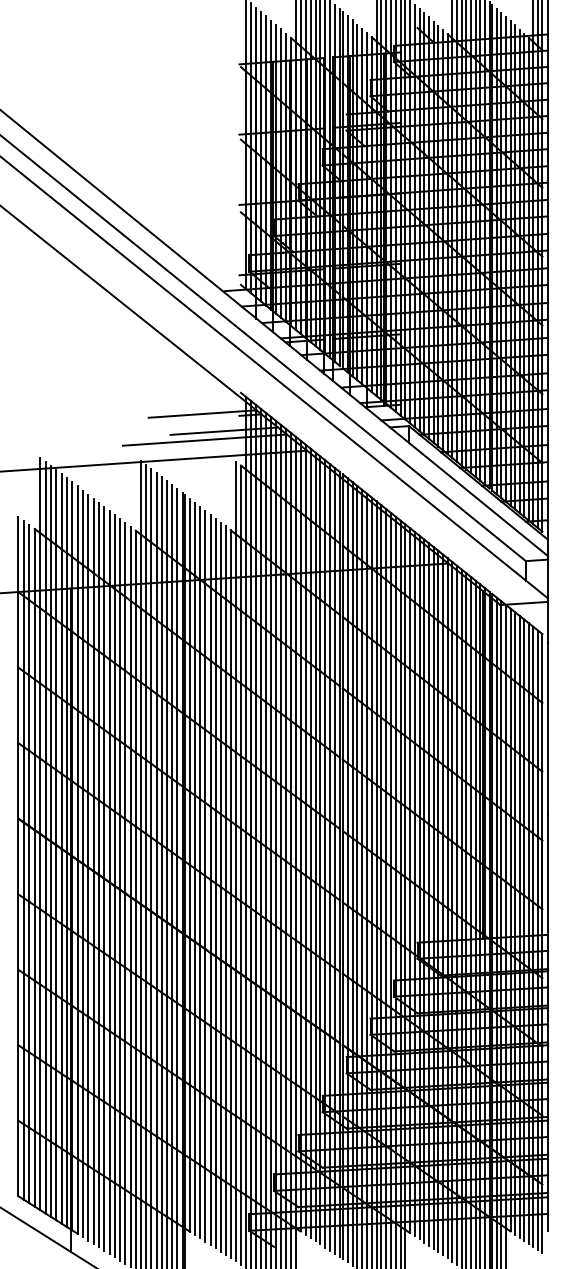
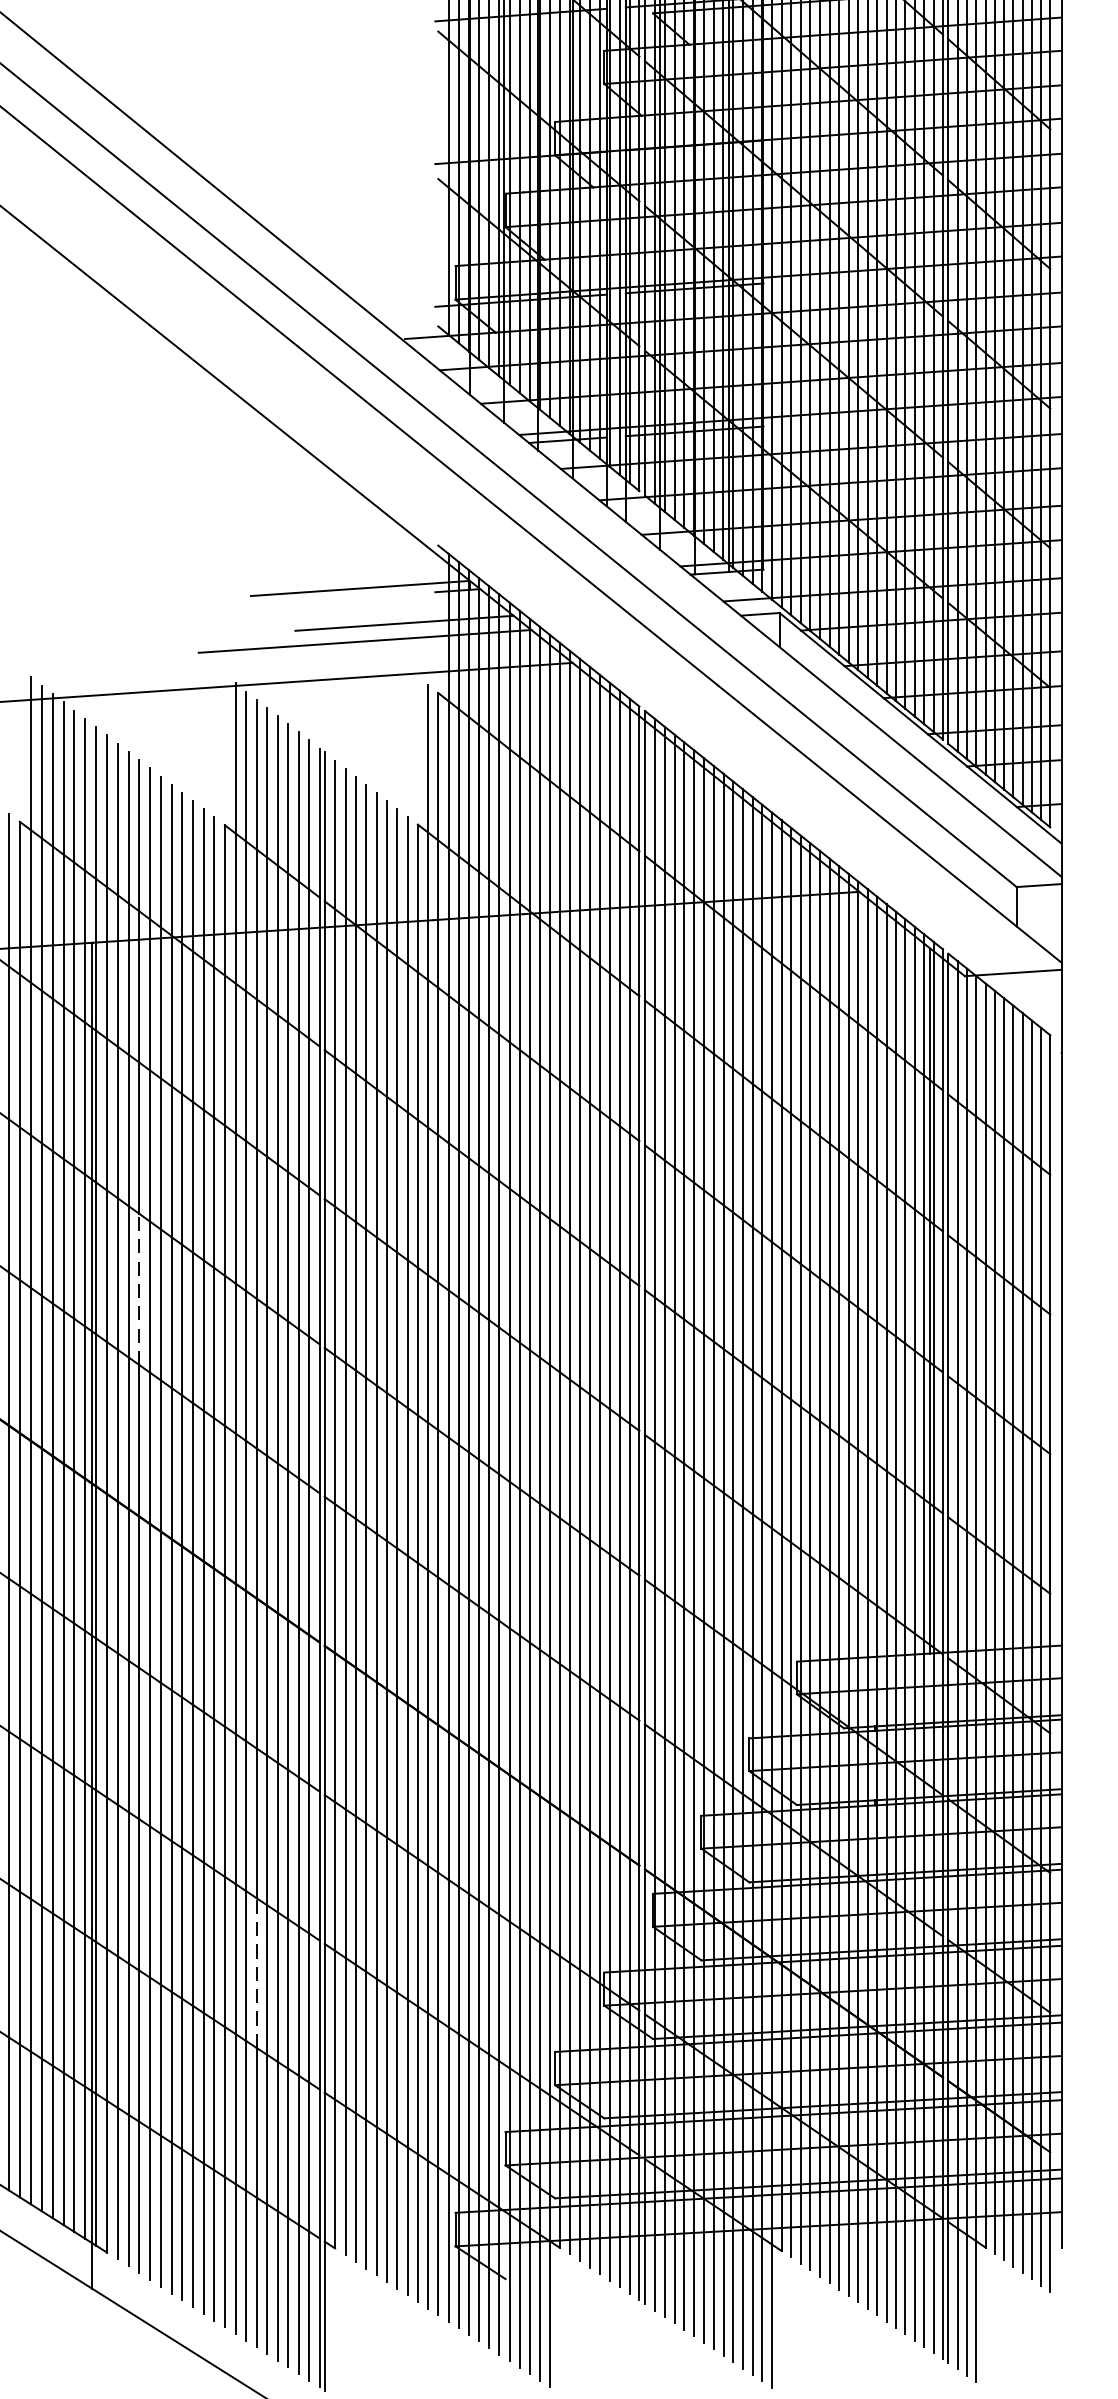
line: (93, 758) -> (139, 1287), solid -> dashed
line: (151, 1096) -> (256, 1973), solid -> dashed

